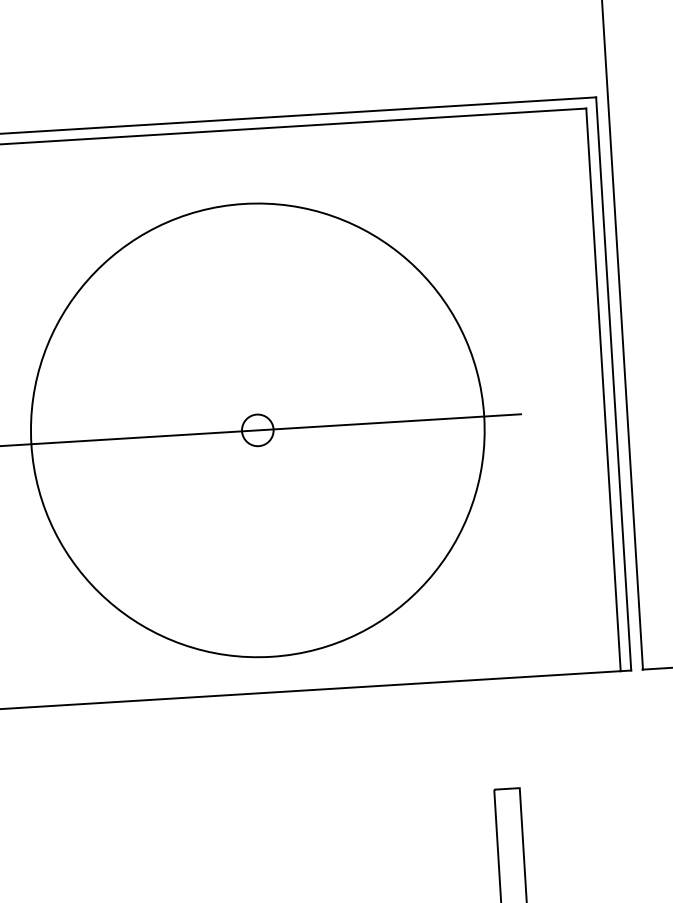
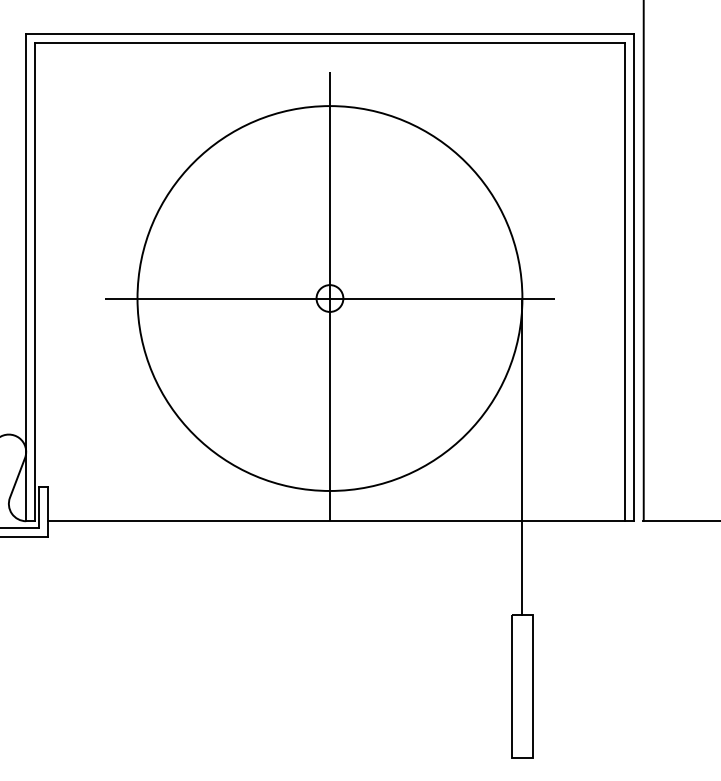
line: (257, 428) -> (329, 296), added
line: (495, 602) -> (522, 456), added

